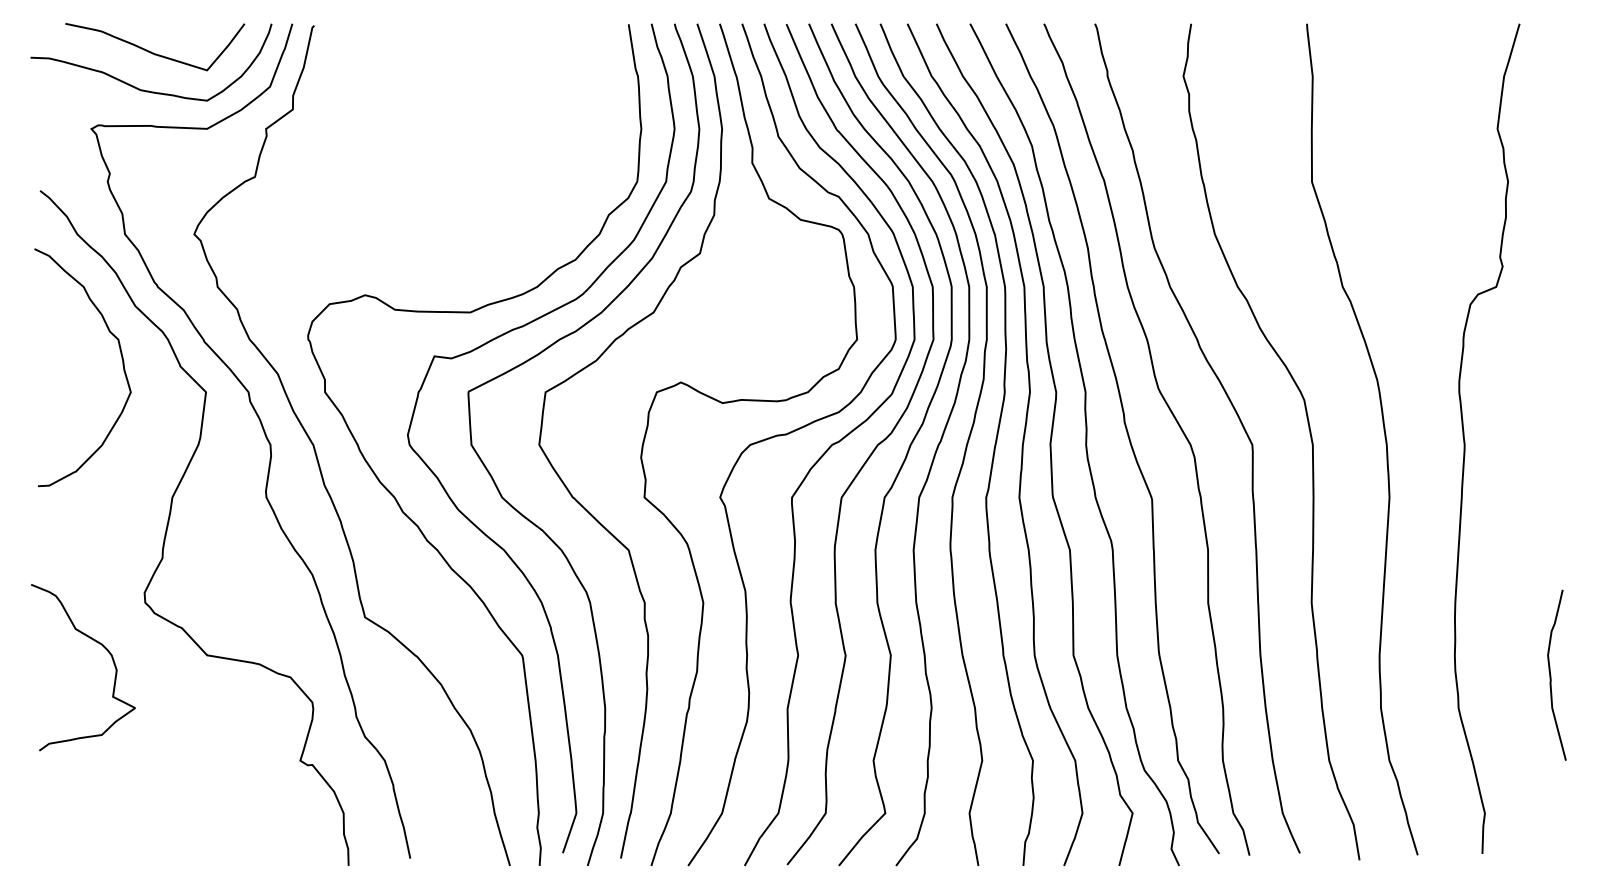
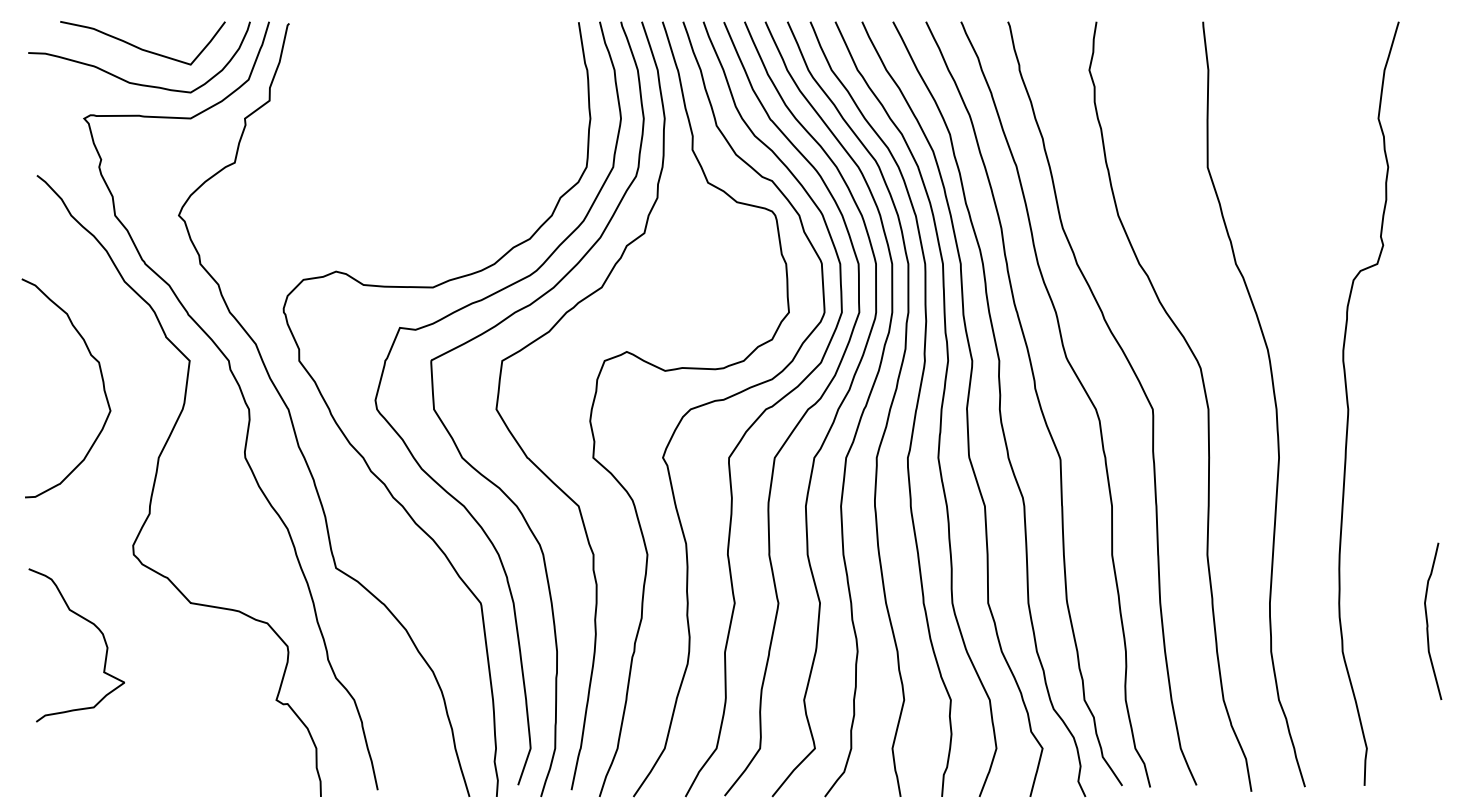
curve: (122, 363) -> (102, 384), moved
curve: (98, 643) -> (90, 623), moved

